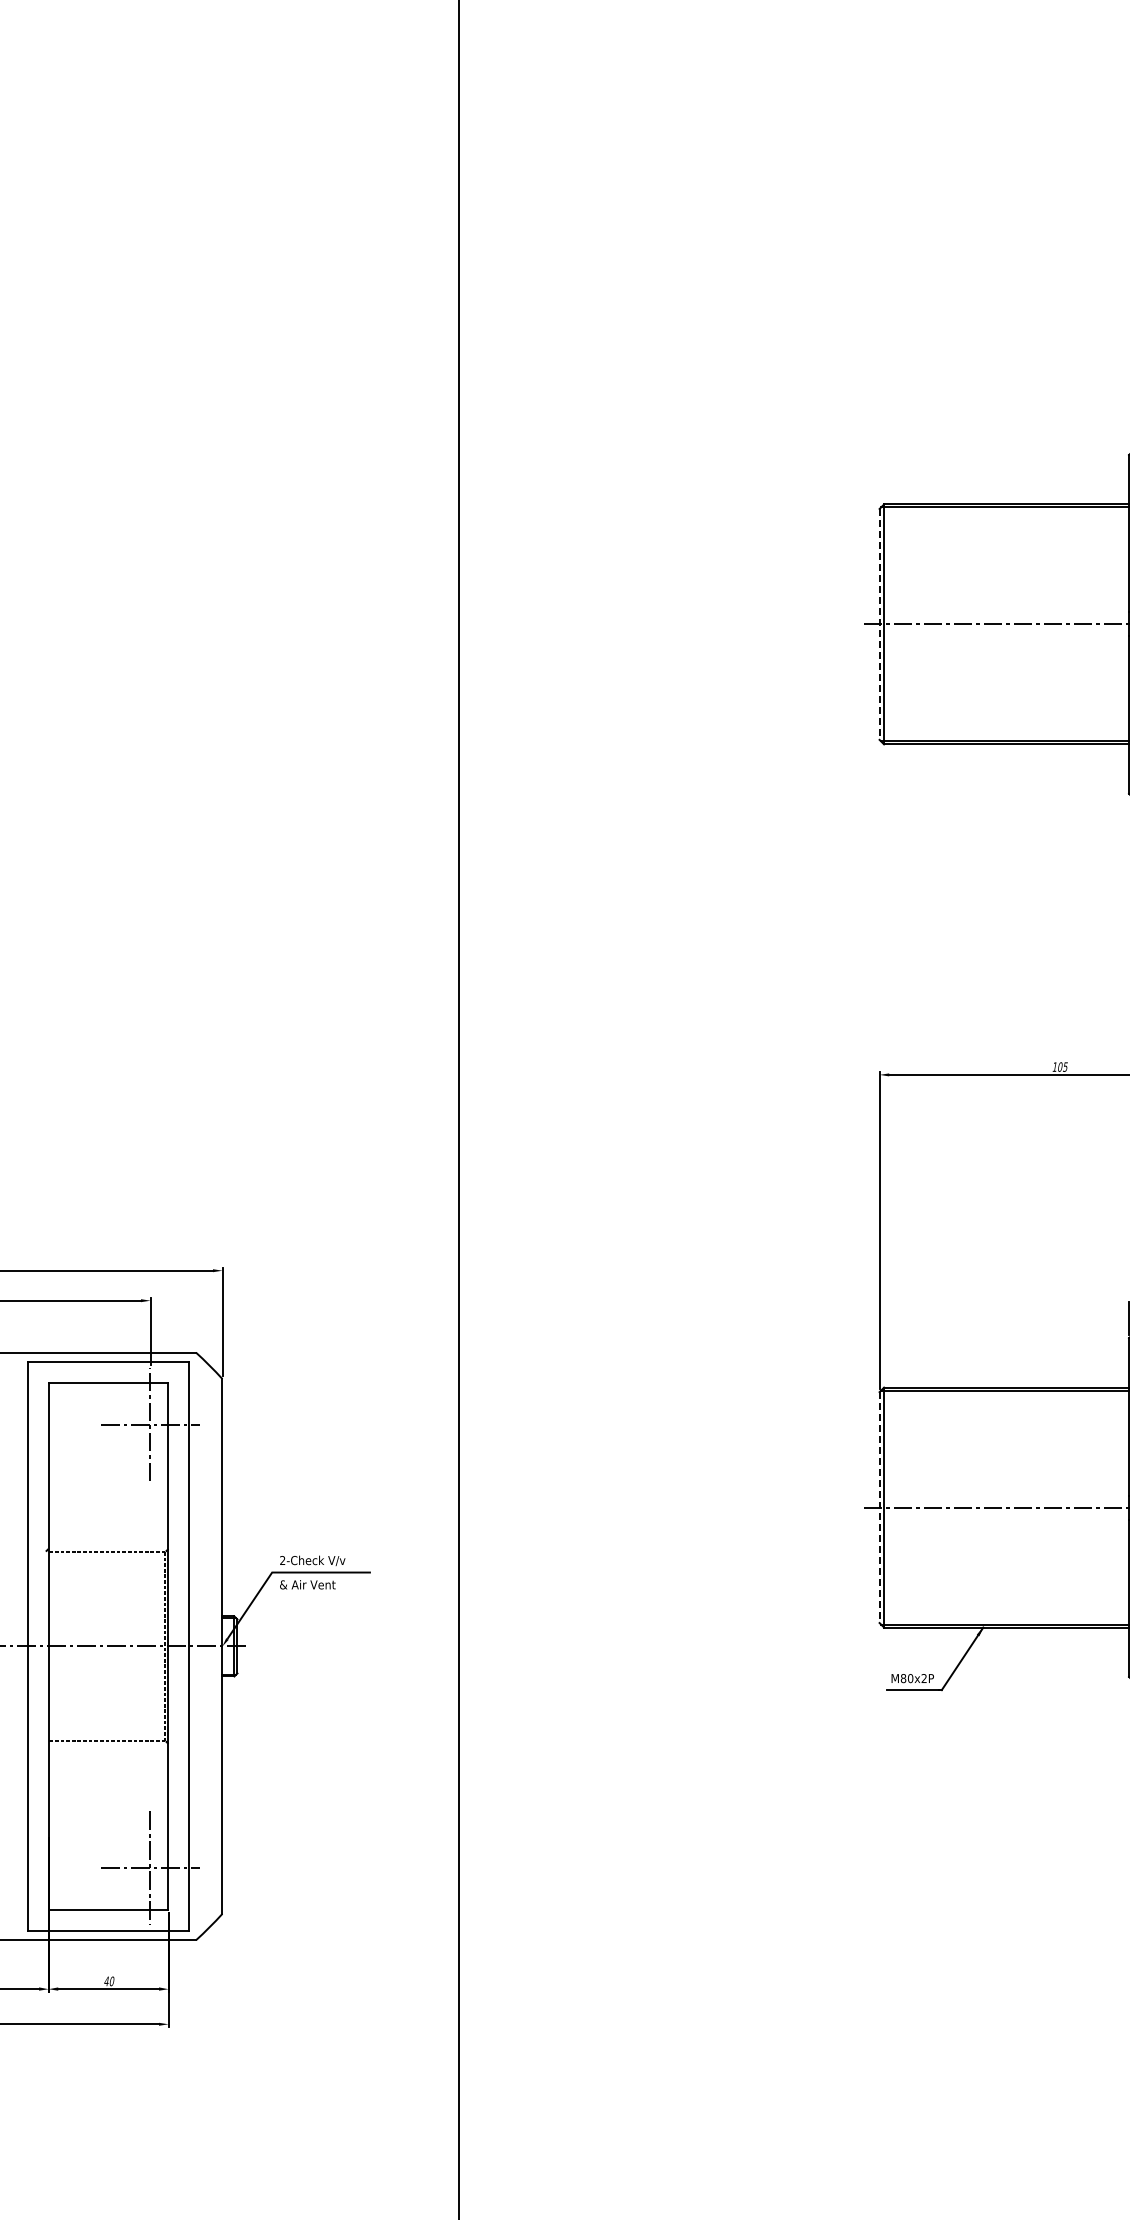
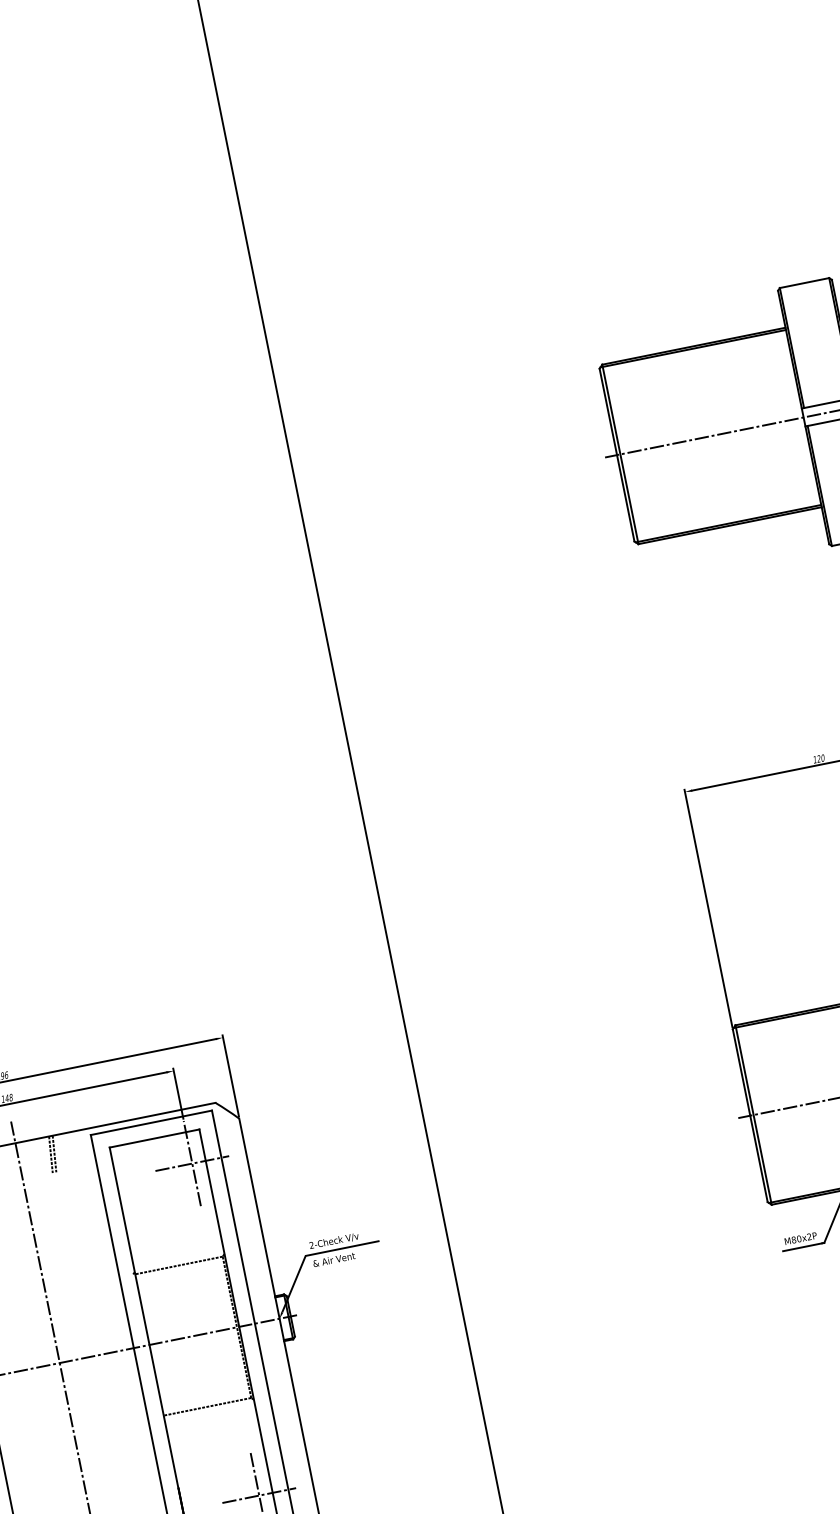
line: (879, 624) -> (616, 455), dashed -> solid
text: (1062, 1066) -> (820, 758), 105 -> 120
line: (879, 1508) -> (750, 1116), dashed -> solid

